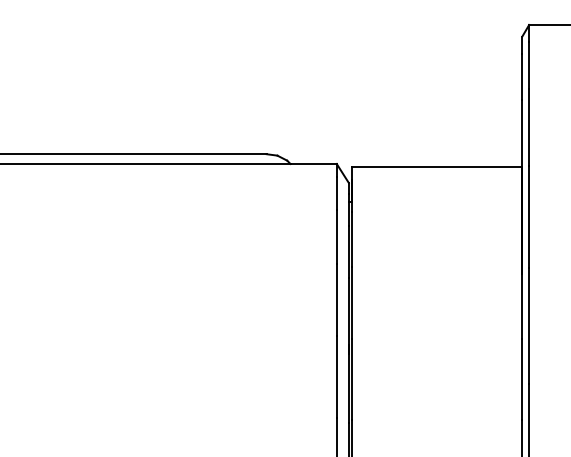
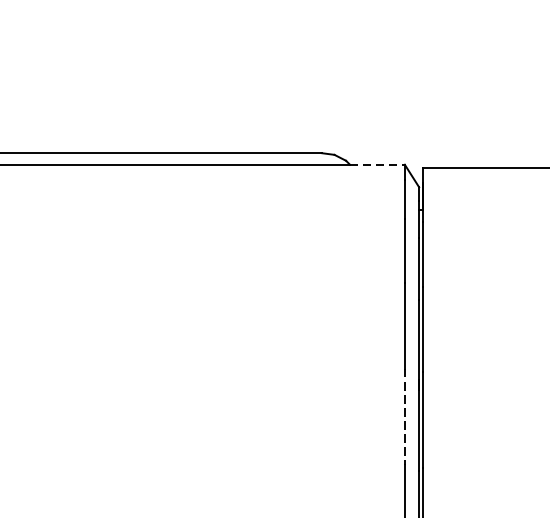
line: (314, 163) -> (378, 164), solid -> dashed
line: (336, 377) -> (404, 417), solid -> dashed

